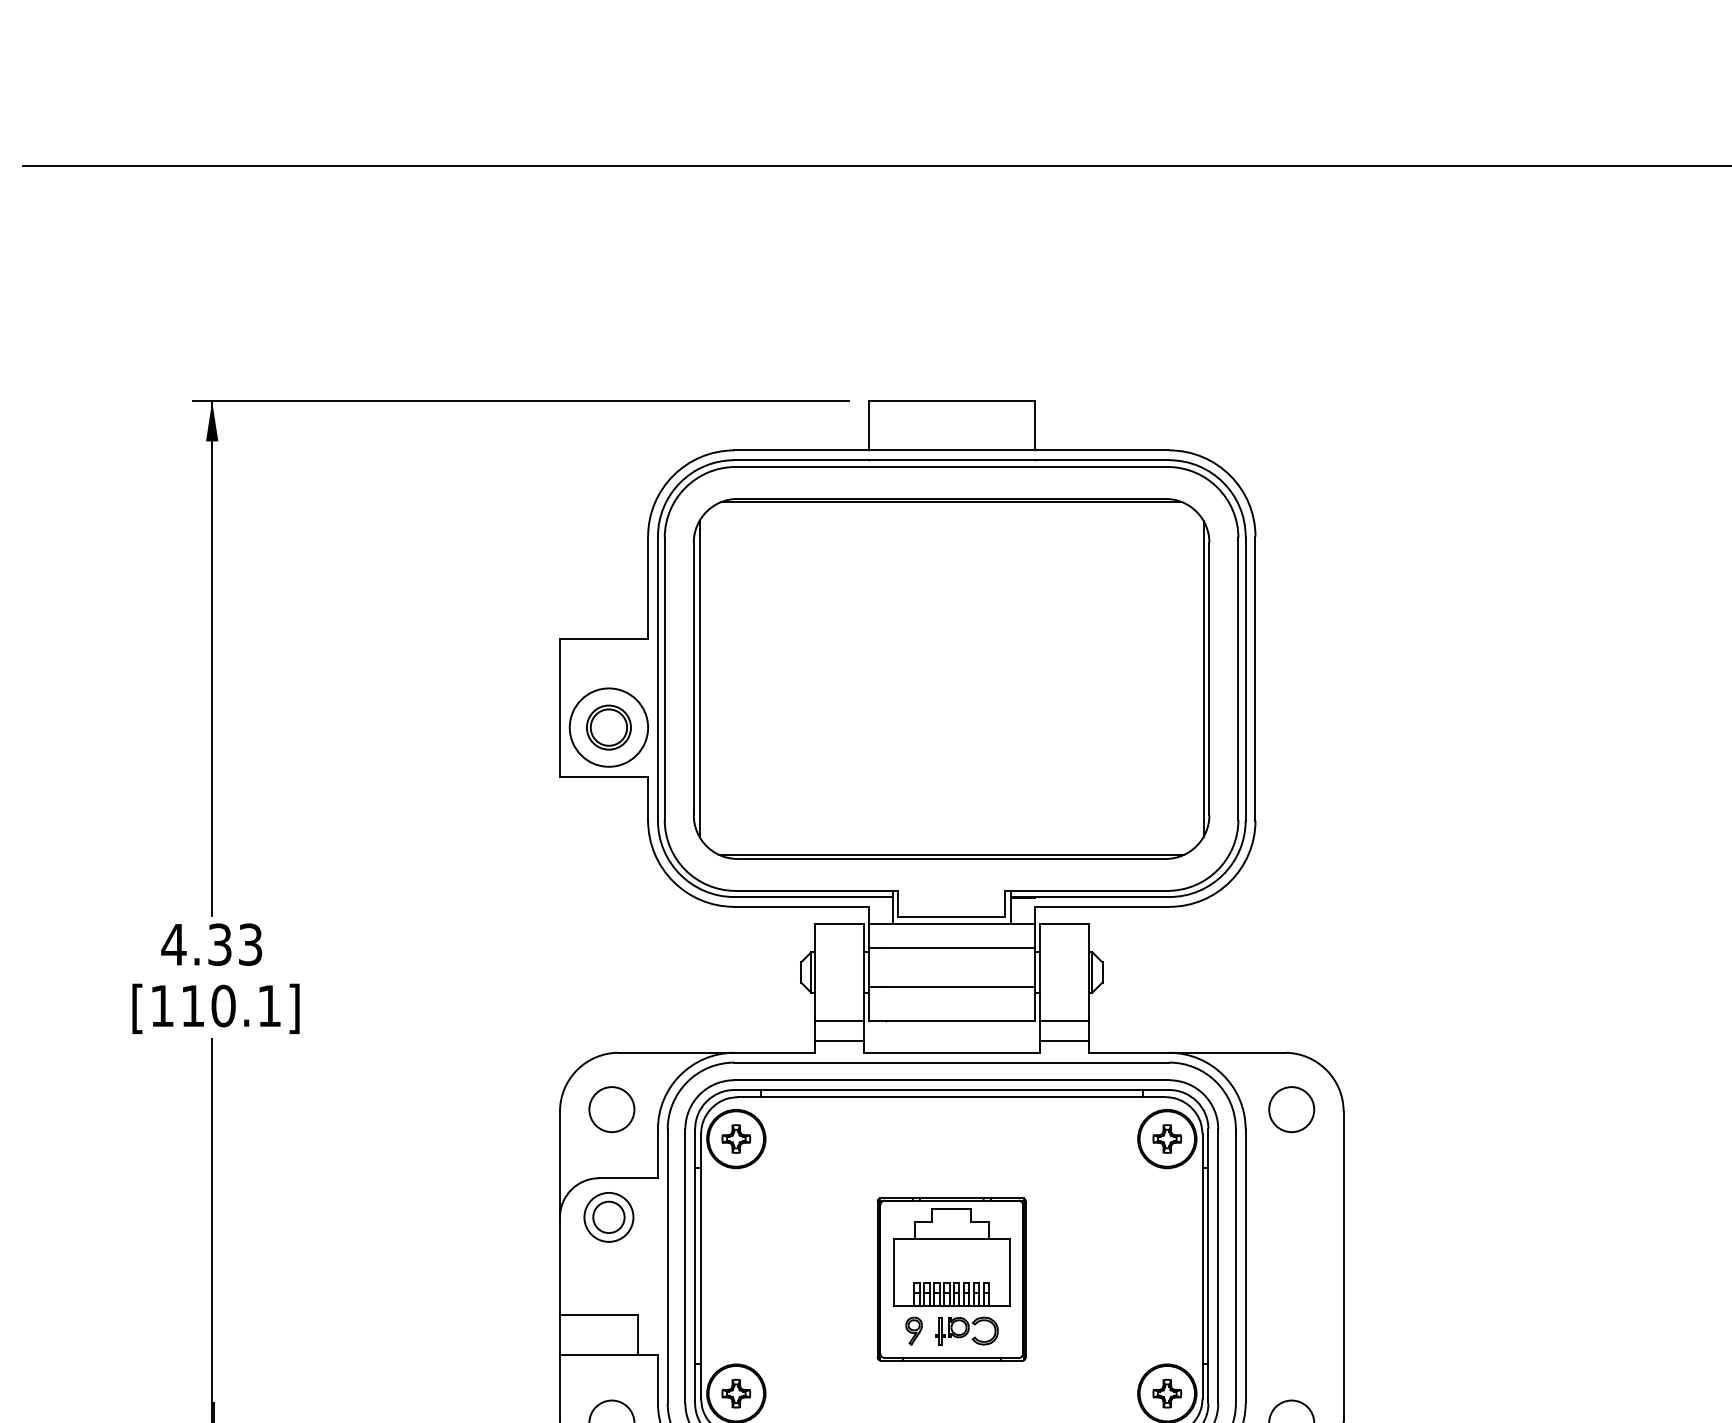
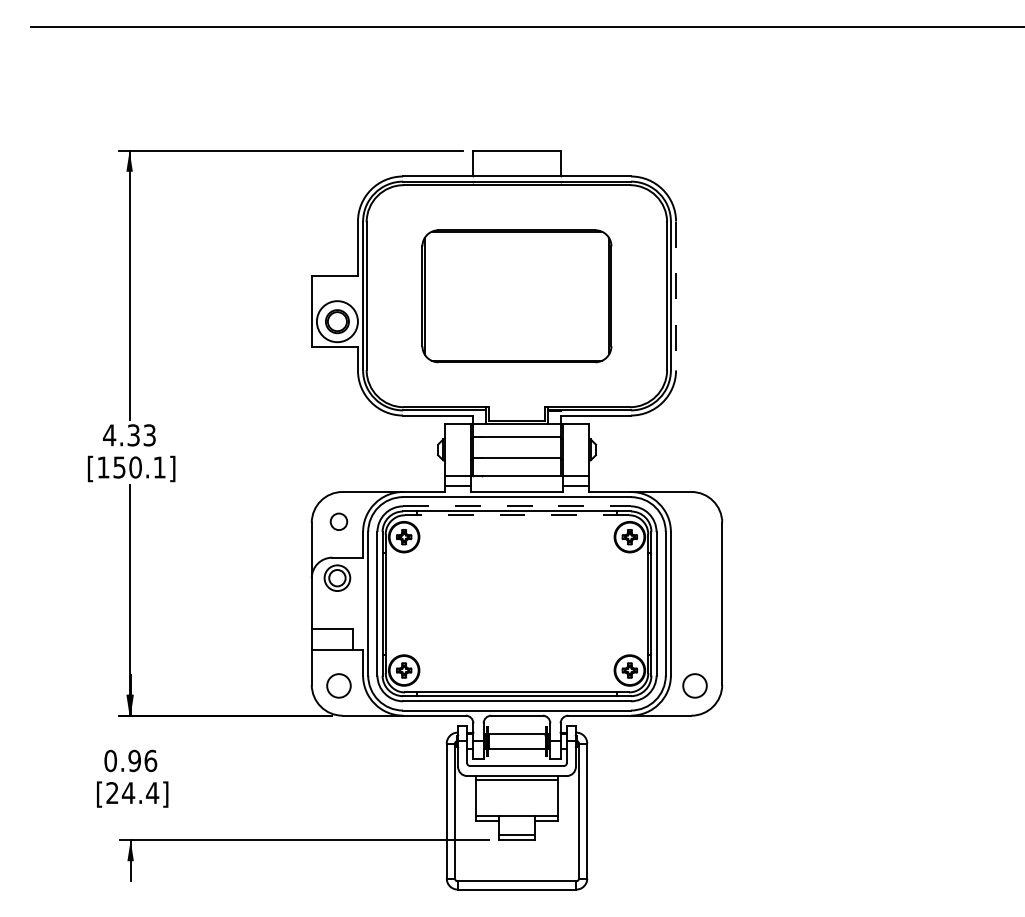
part: (950, 679) -> (516, 296), size x0.7
line: (1256, 679) -> (676, 296), solid -> dashed
text: (192, 1006) -> (119, 467), [110.1] -> [150.1]
line: (952, 1080) -> (517, 506), solid -> dashed
line: (952, 1097) -> (517, 515), solid -> dashed
circle: (610, 1109) -> (338, 521), size x0.7
circle: (1290, 1109) -> (694, 521), removed
part: (950, 1279) -> (516, 610), removed

